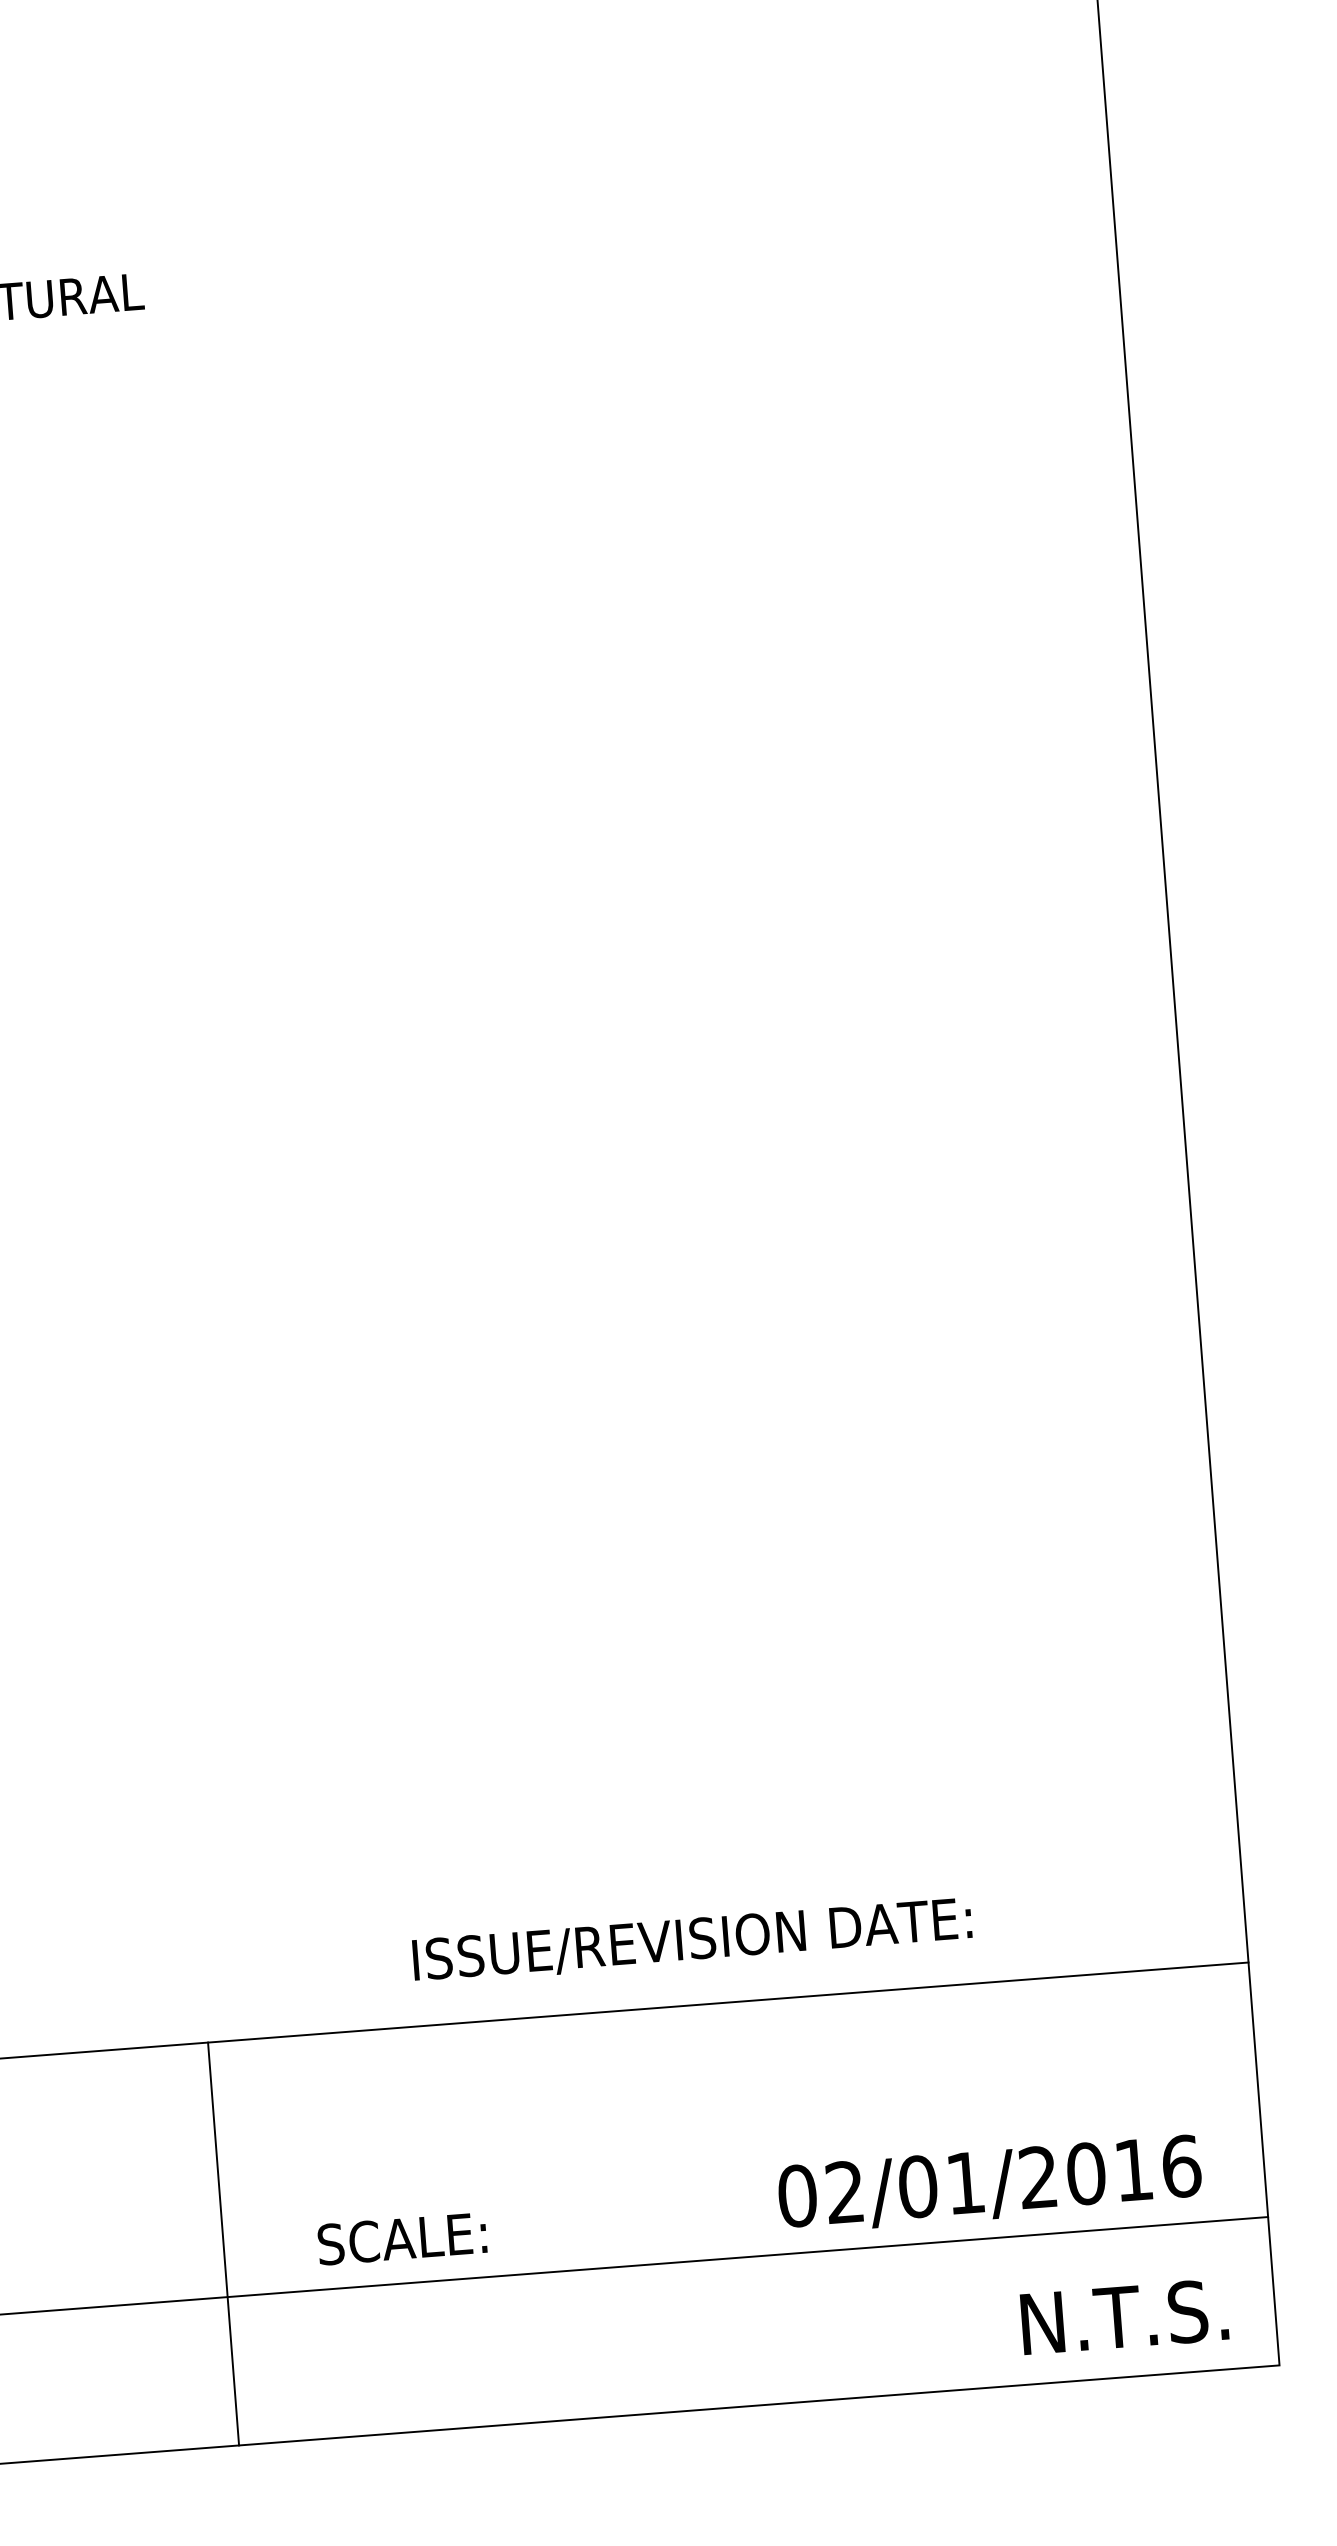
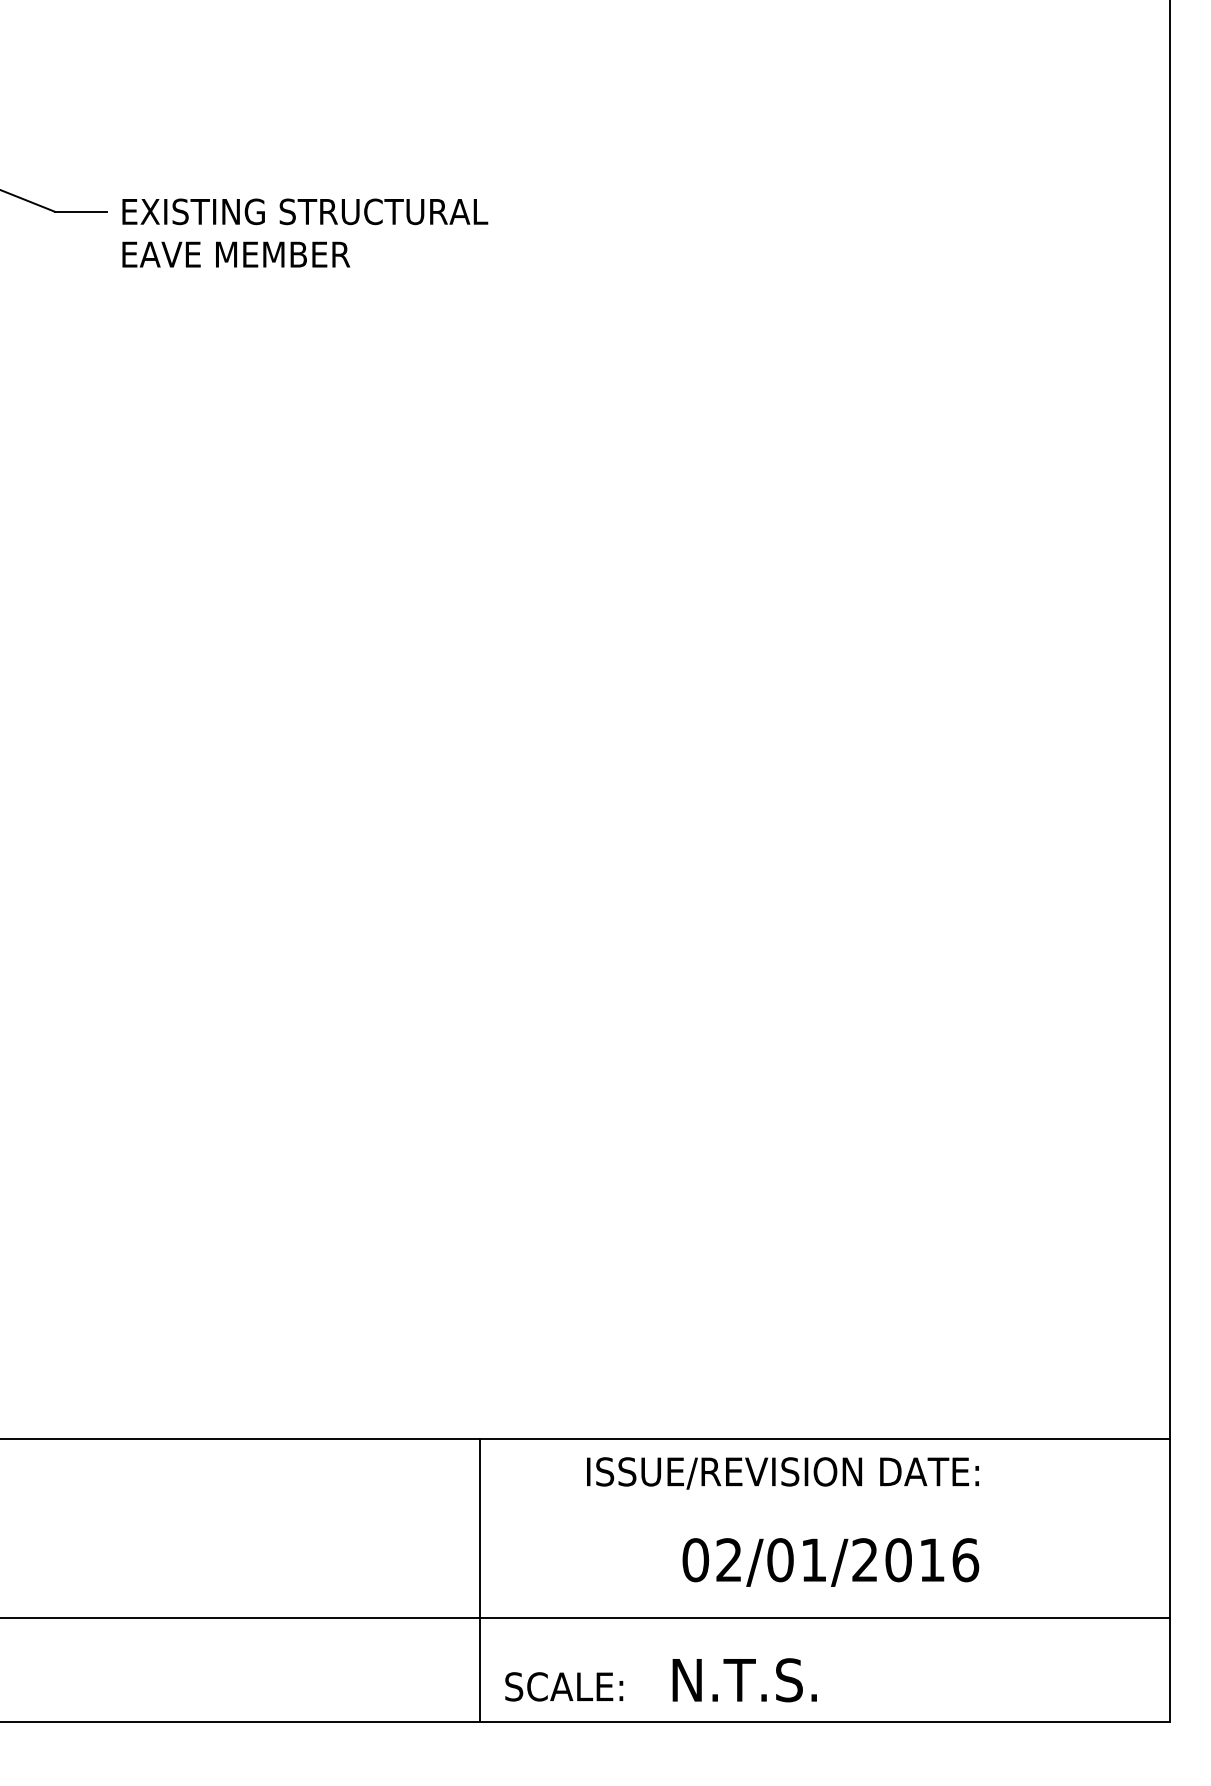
text: (691, 1941) -> (782, 1473), moved
text: (989, 2184) -> (830, 1562), moved
text: (402, 2238) -> (564, 1686), moved
line: (224, 2243) -> (480, 1580), moved
text: (1124, 2317) -> (744, 1680), moved

